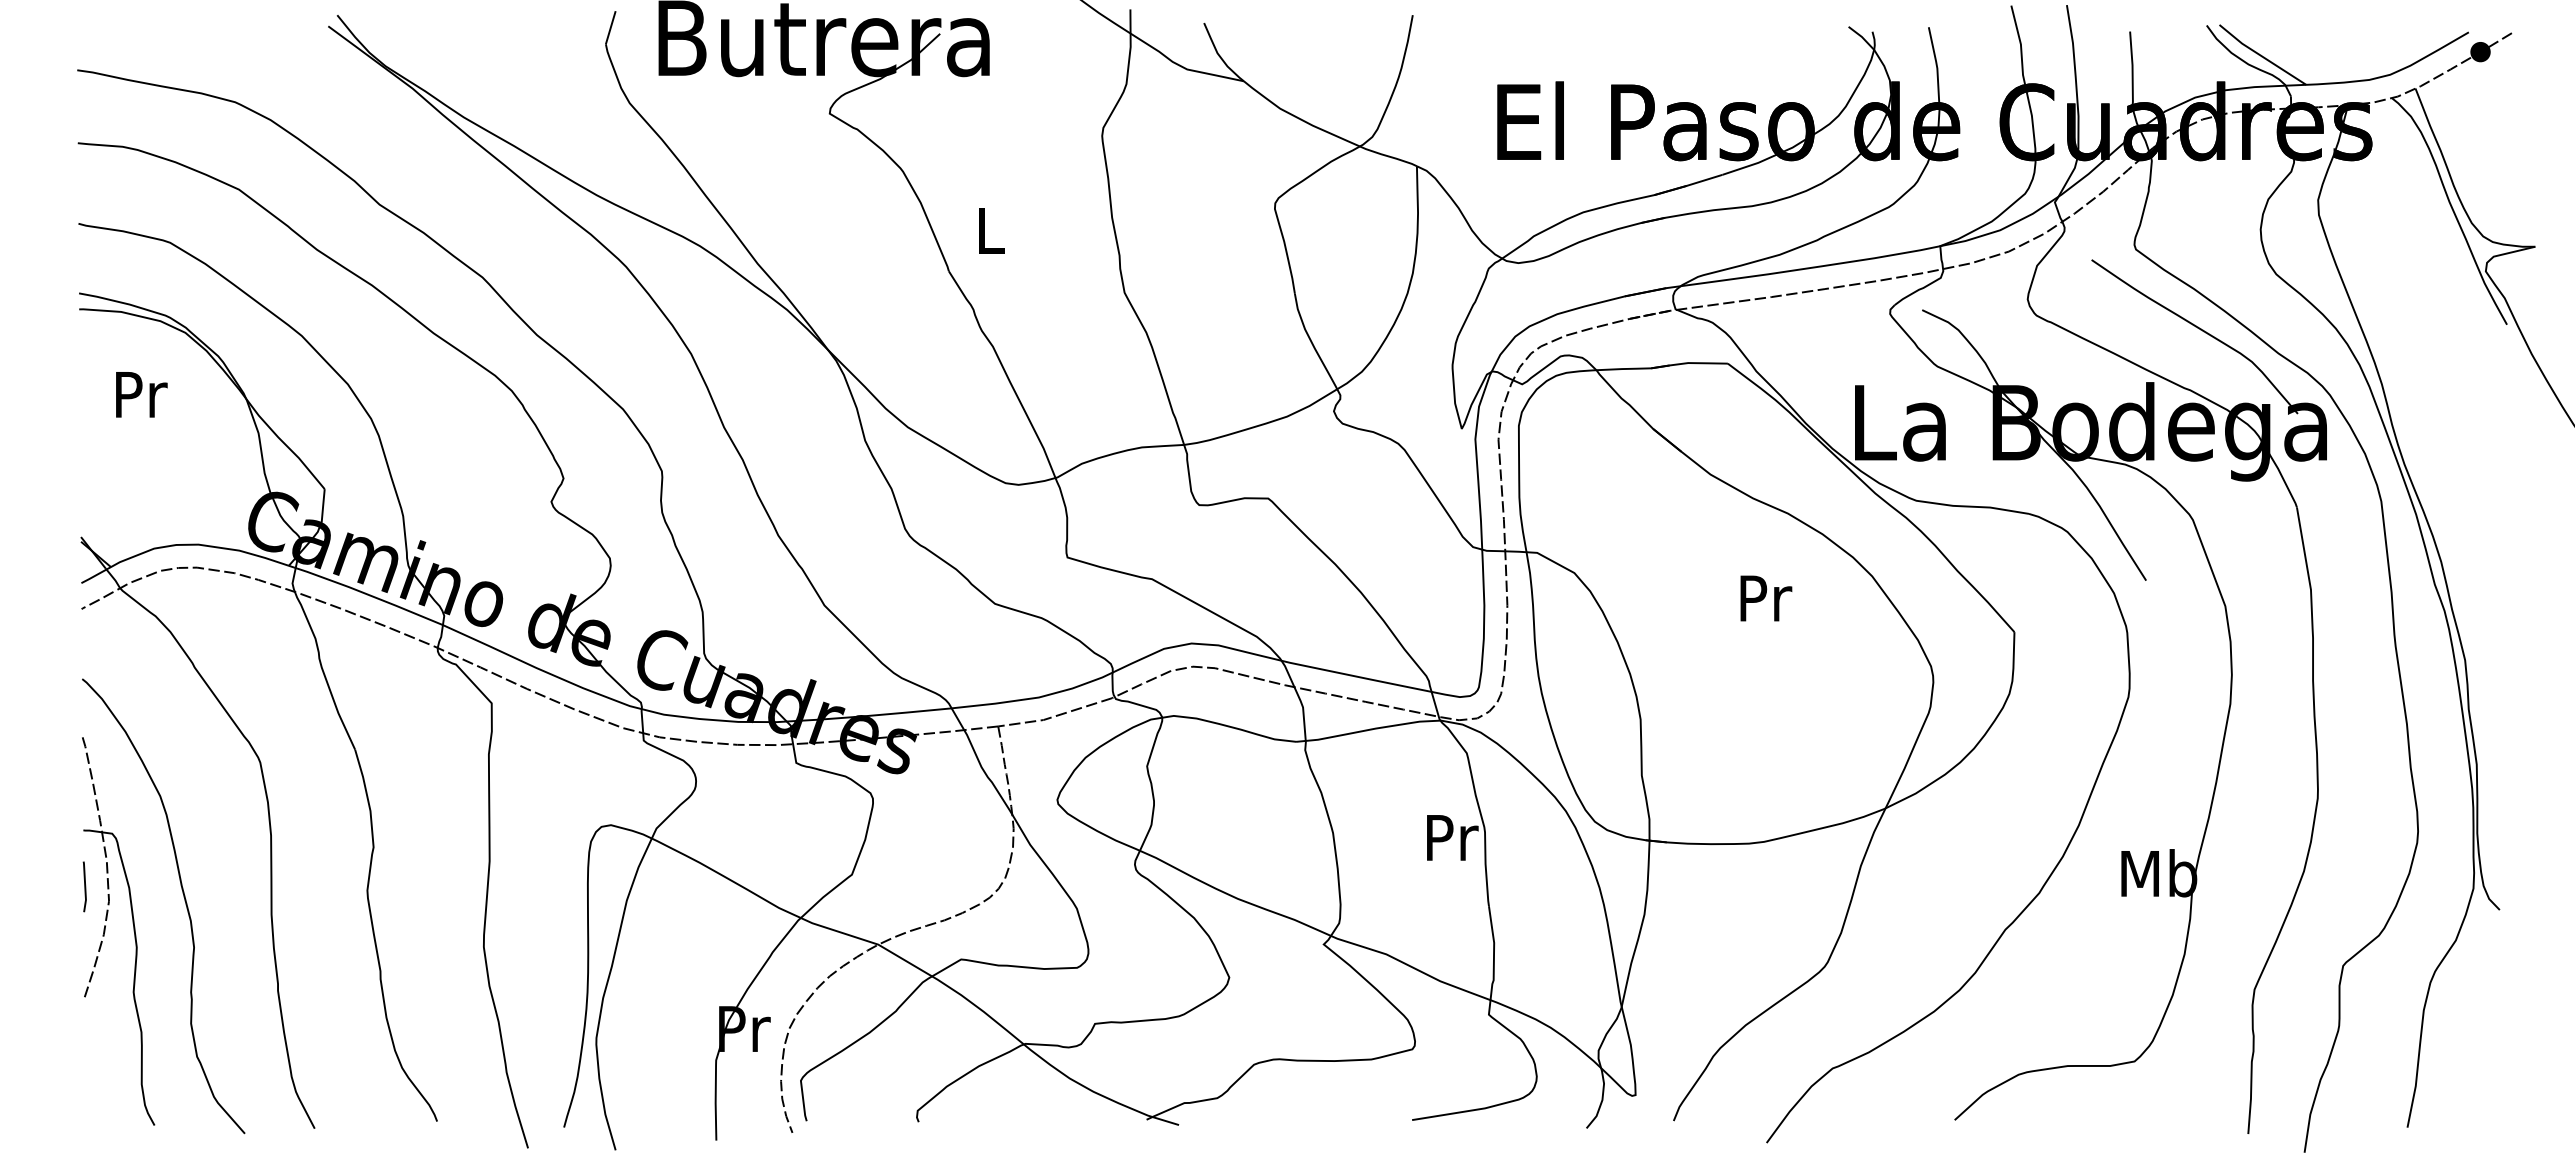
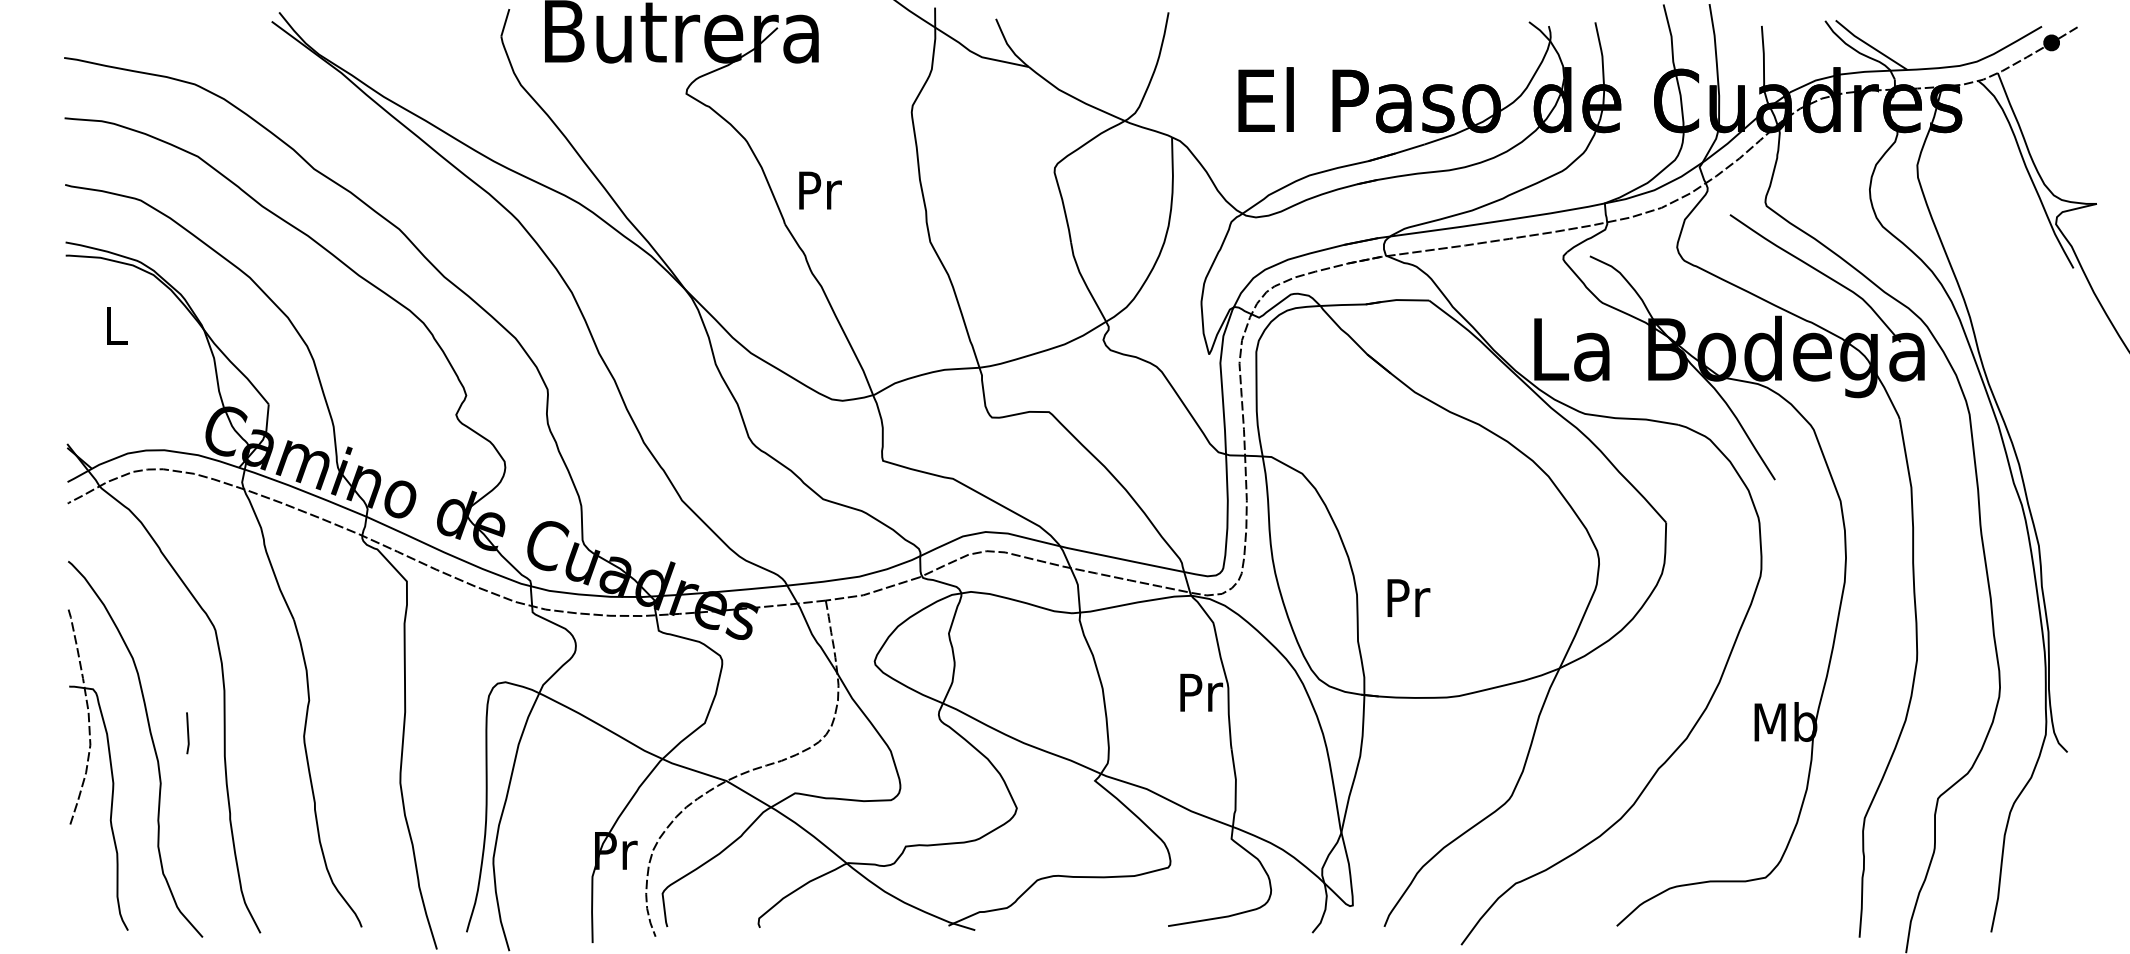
text: (991, 230) -> (820, 190), L -> Pr
text: (141, 394) -> (117, 326), Pr -> L
text: (1766, 598) -> (1409, 598), moved
line: (84, 886) -> (187, 732), moved

